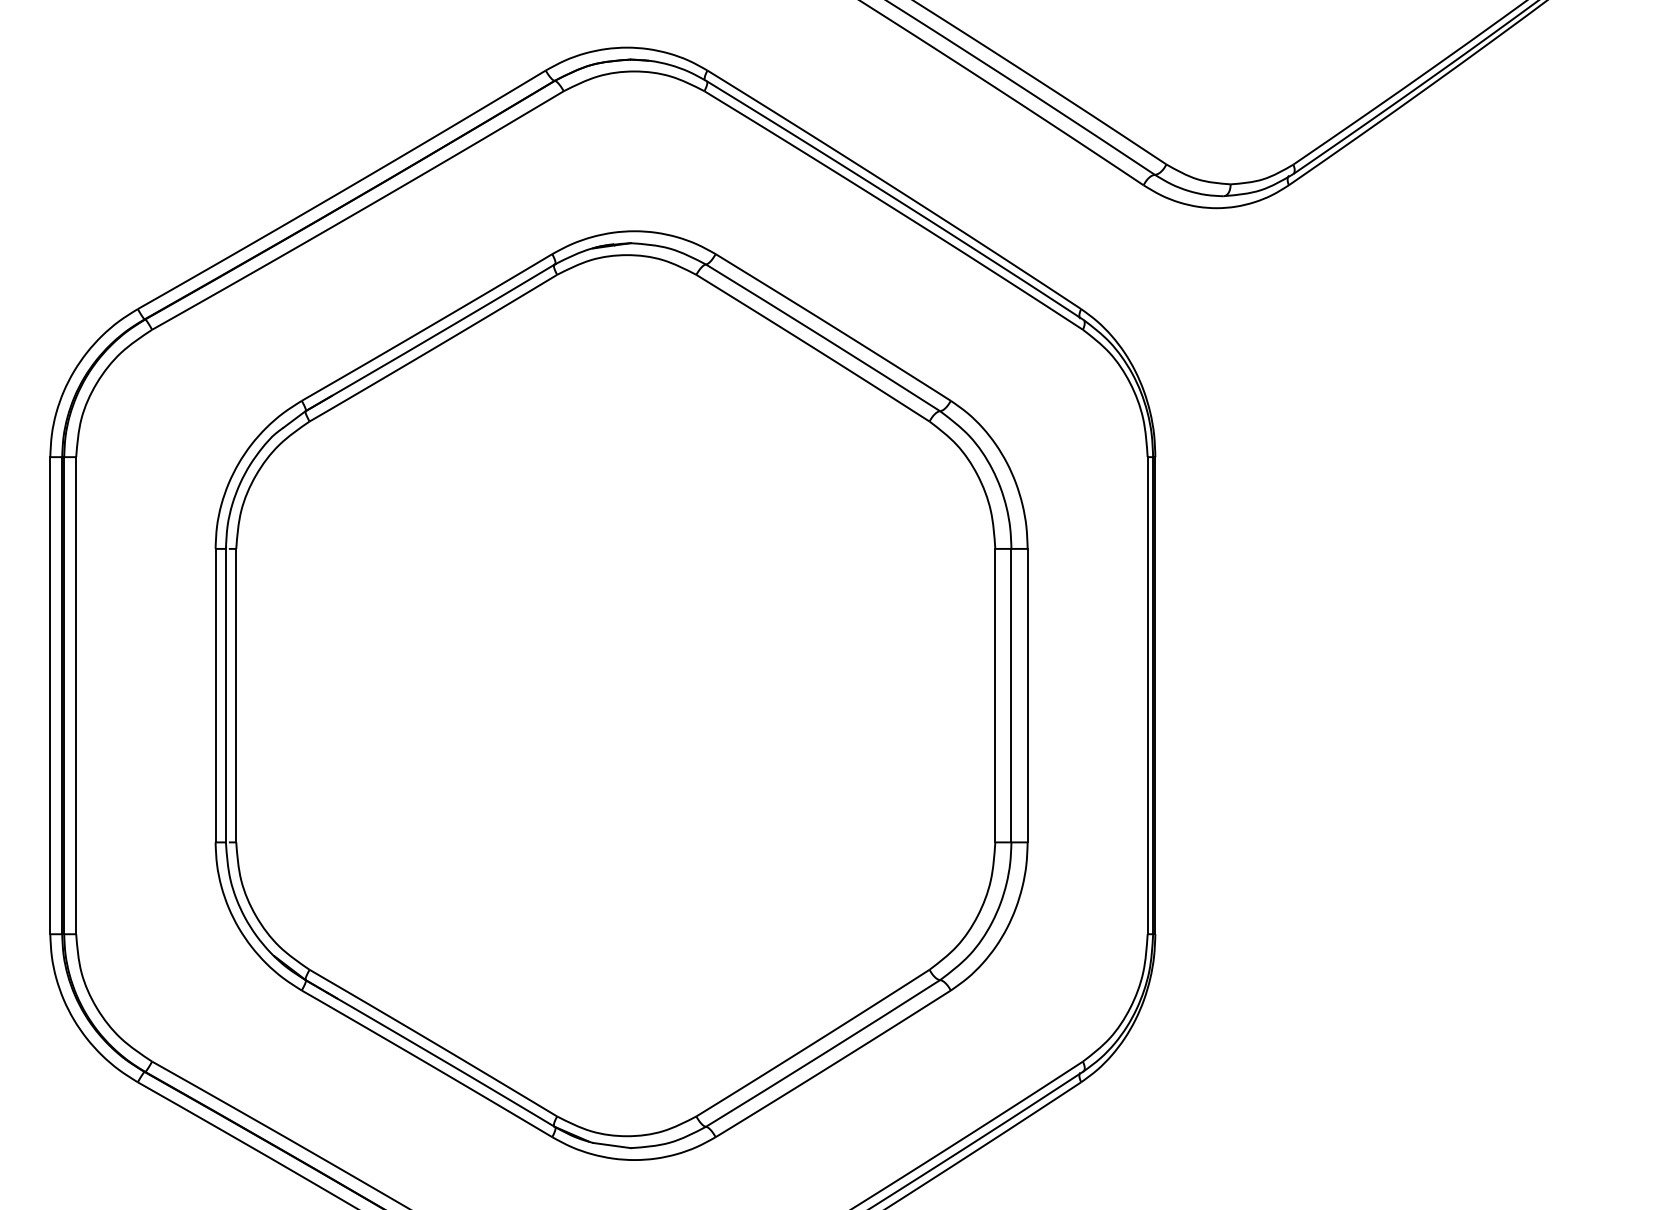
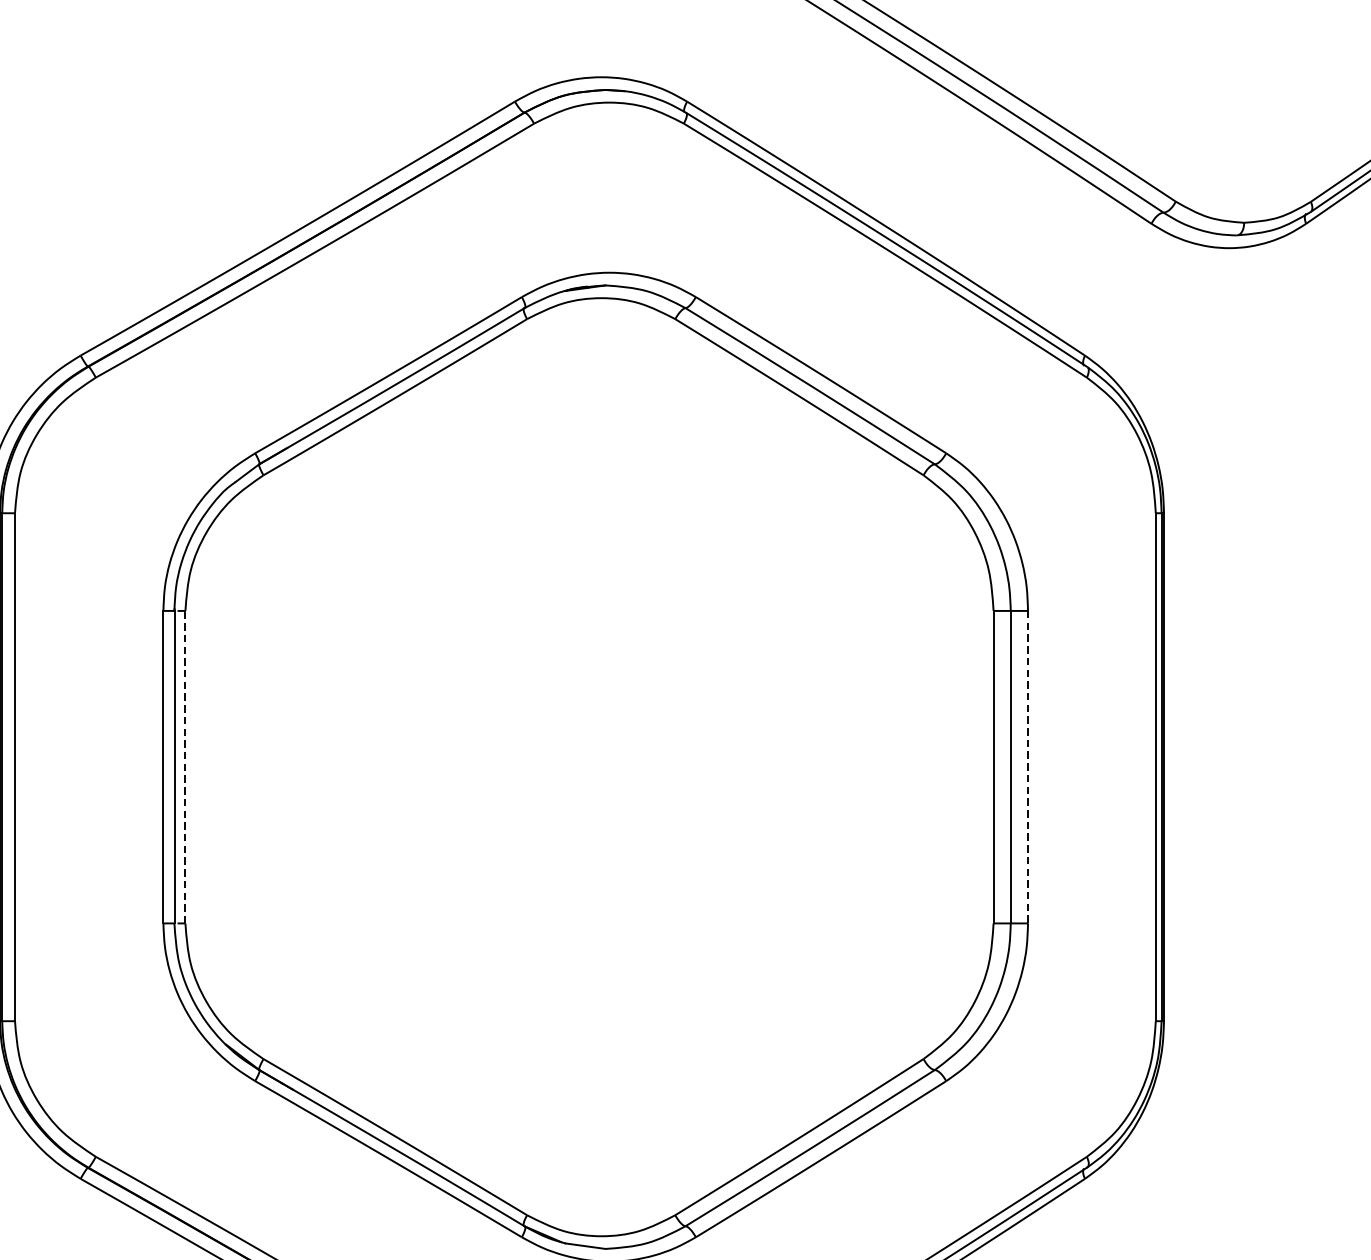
line: (236, 695) -> (185, 767), solid -> dashed
line: (1027, 695) -> (1027, 767), solid -> dashed

